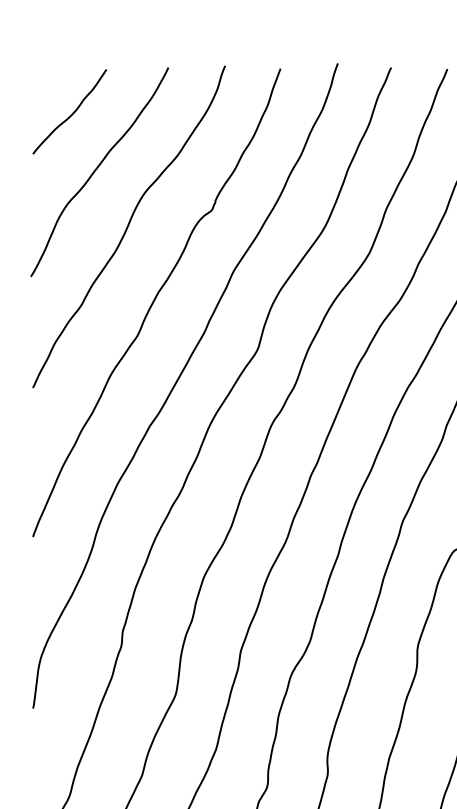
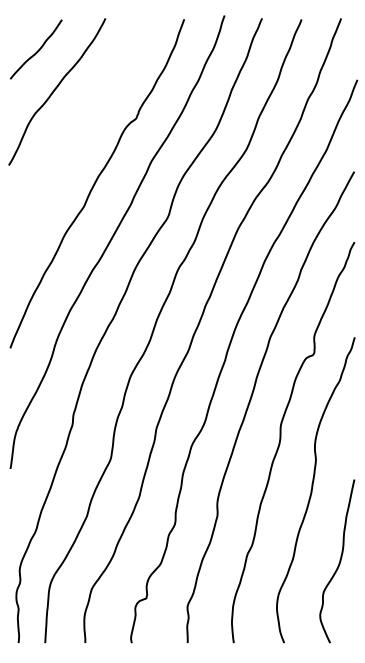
curve: (128, 227) -> (77, 130), removed

